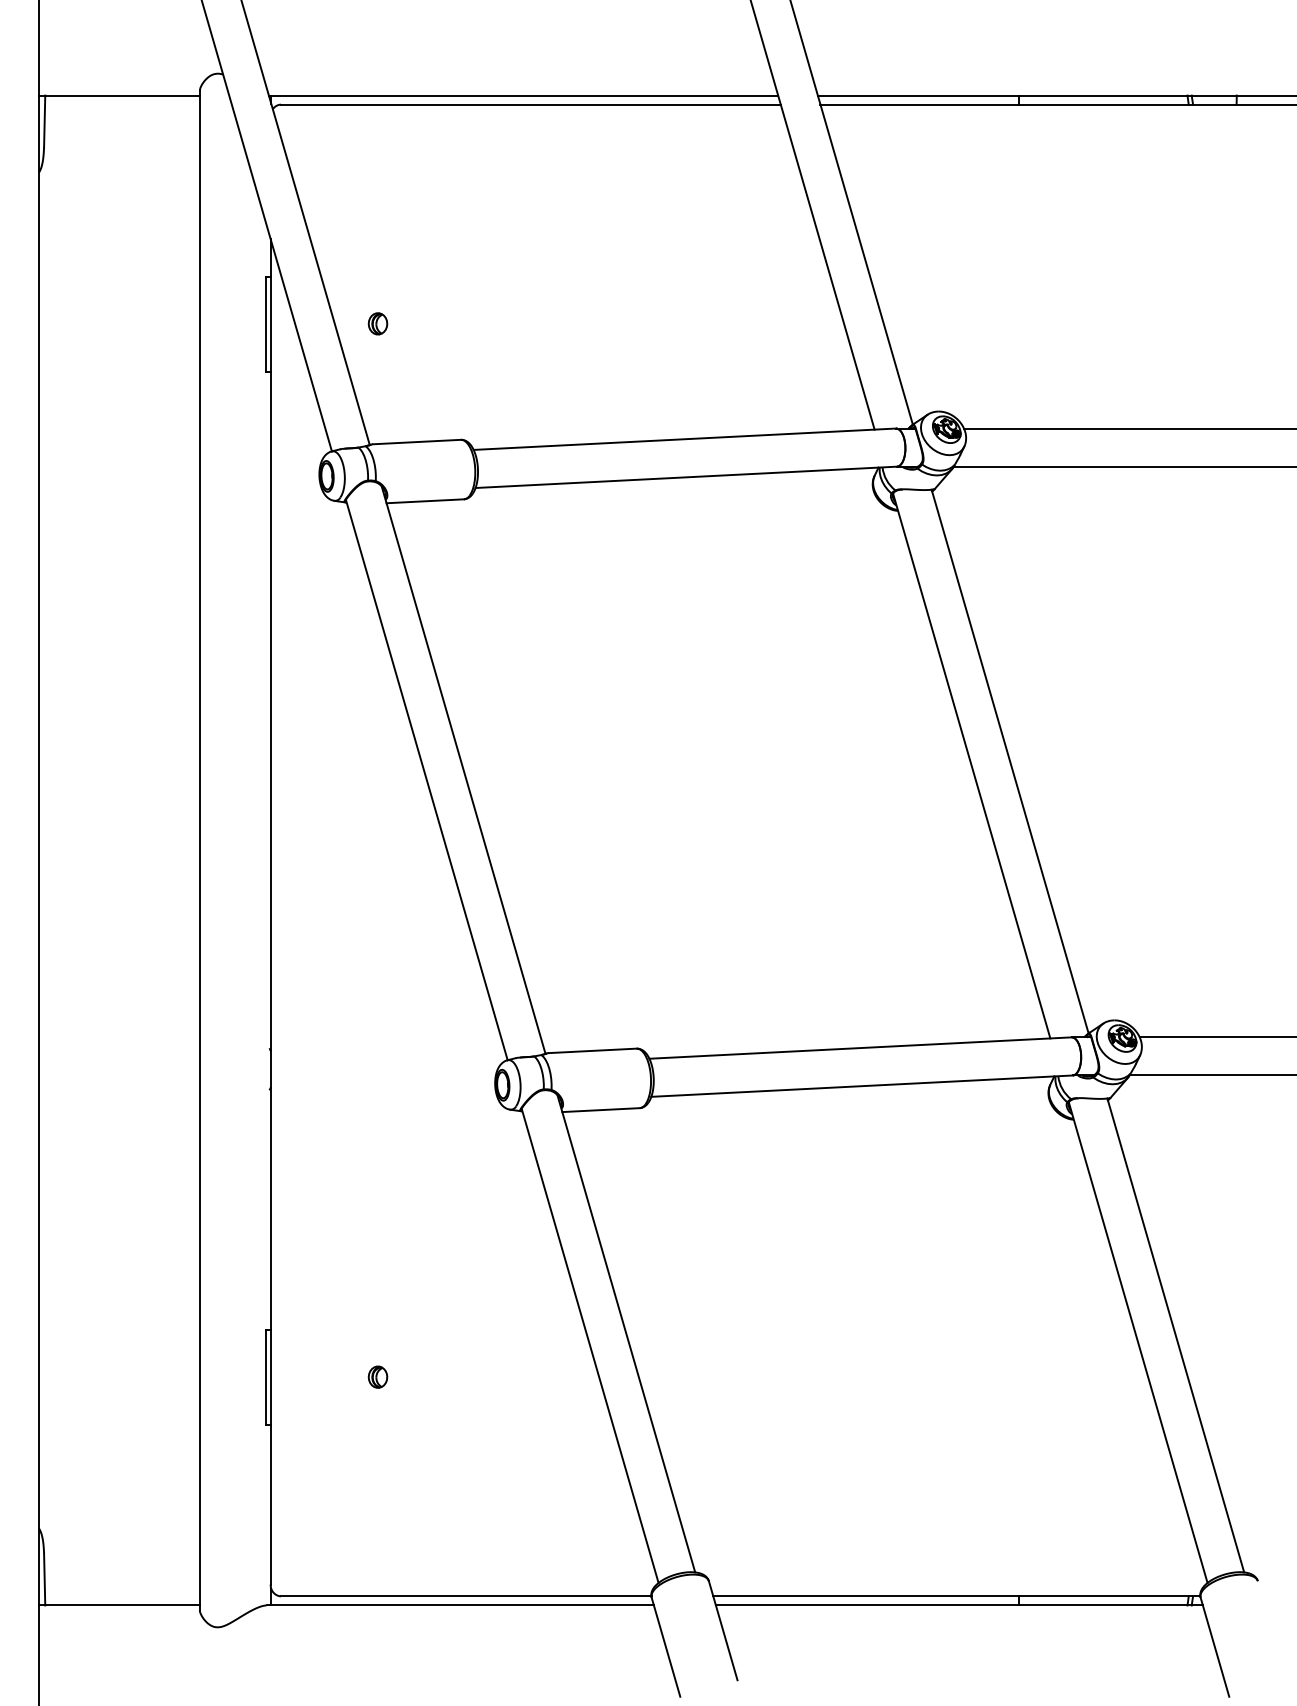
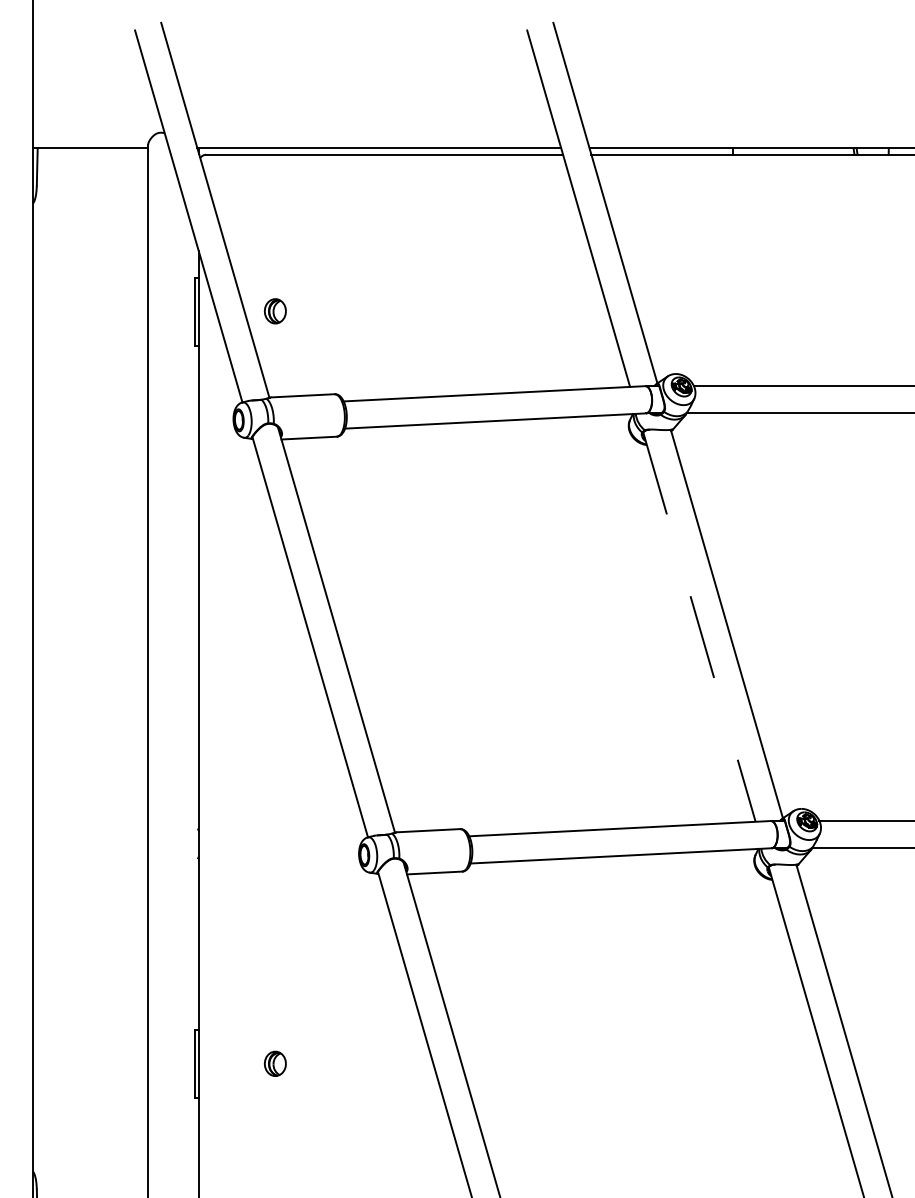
part: (377, 323) -> (275, 311), size x1.6
line: (971, 766) -> (699, 627), solid -> dashed
part: (377, 1376) -> (275, 1063), size x1.6

